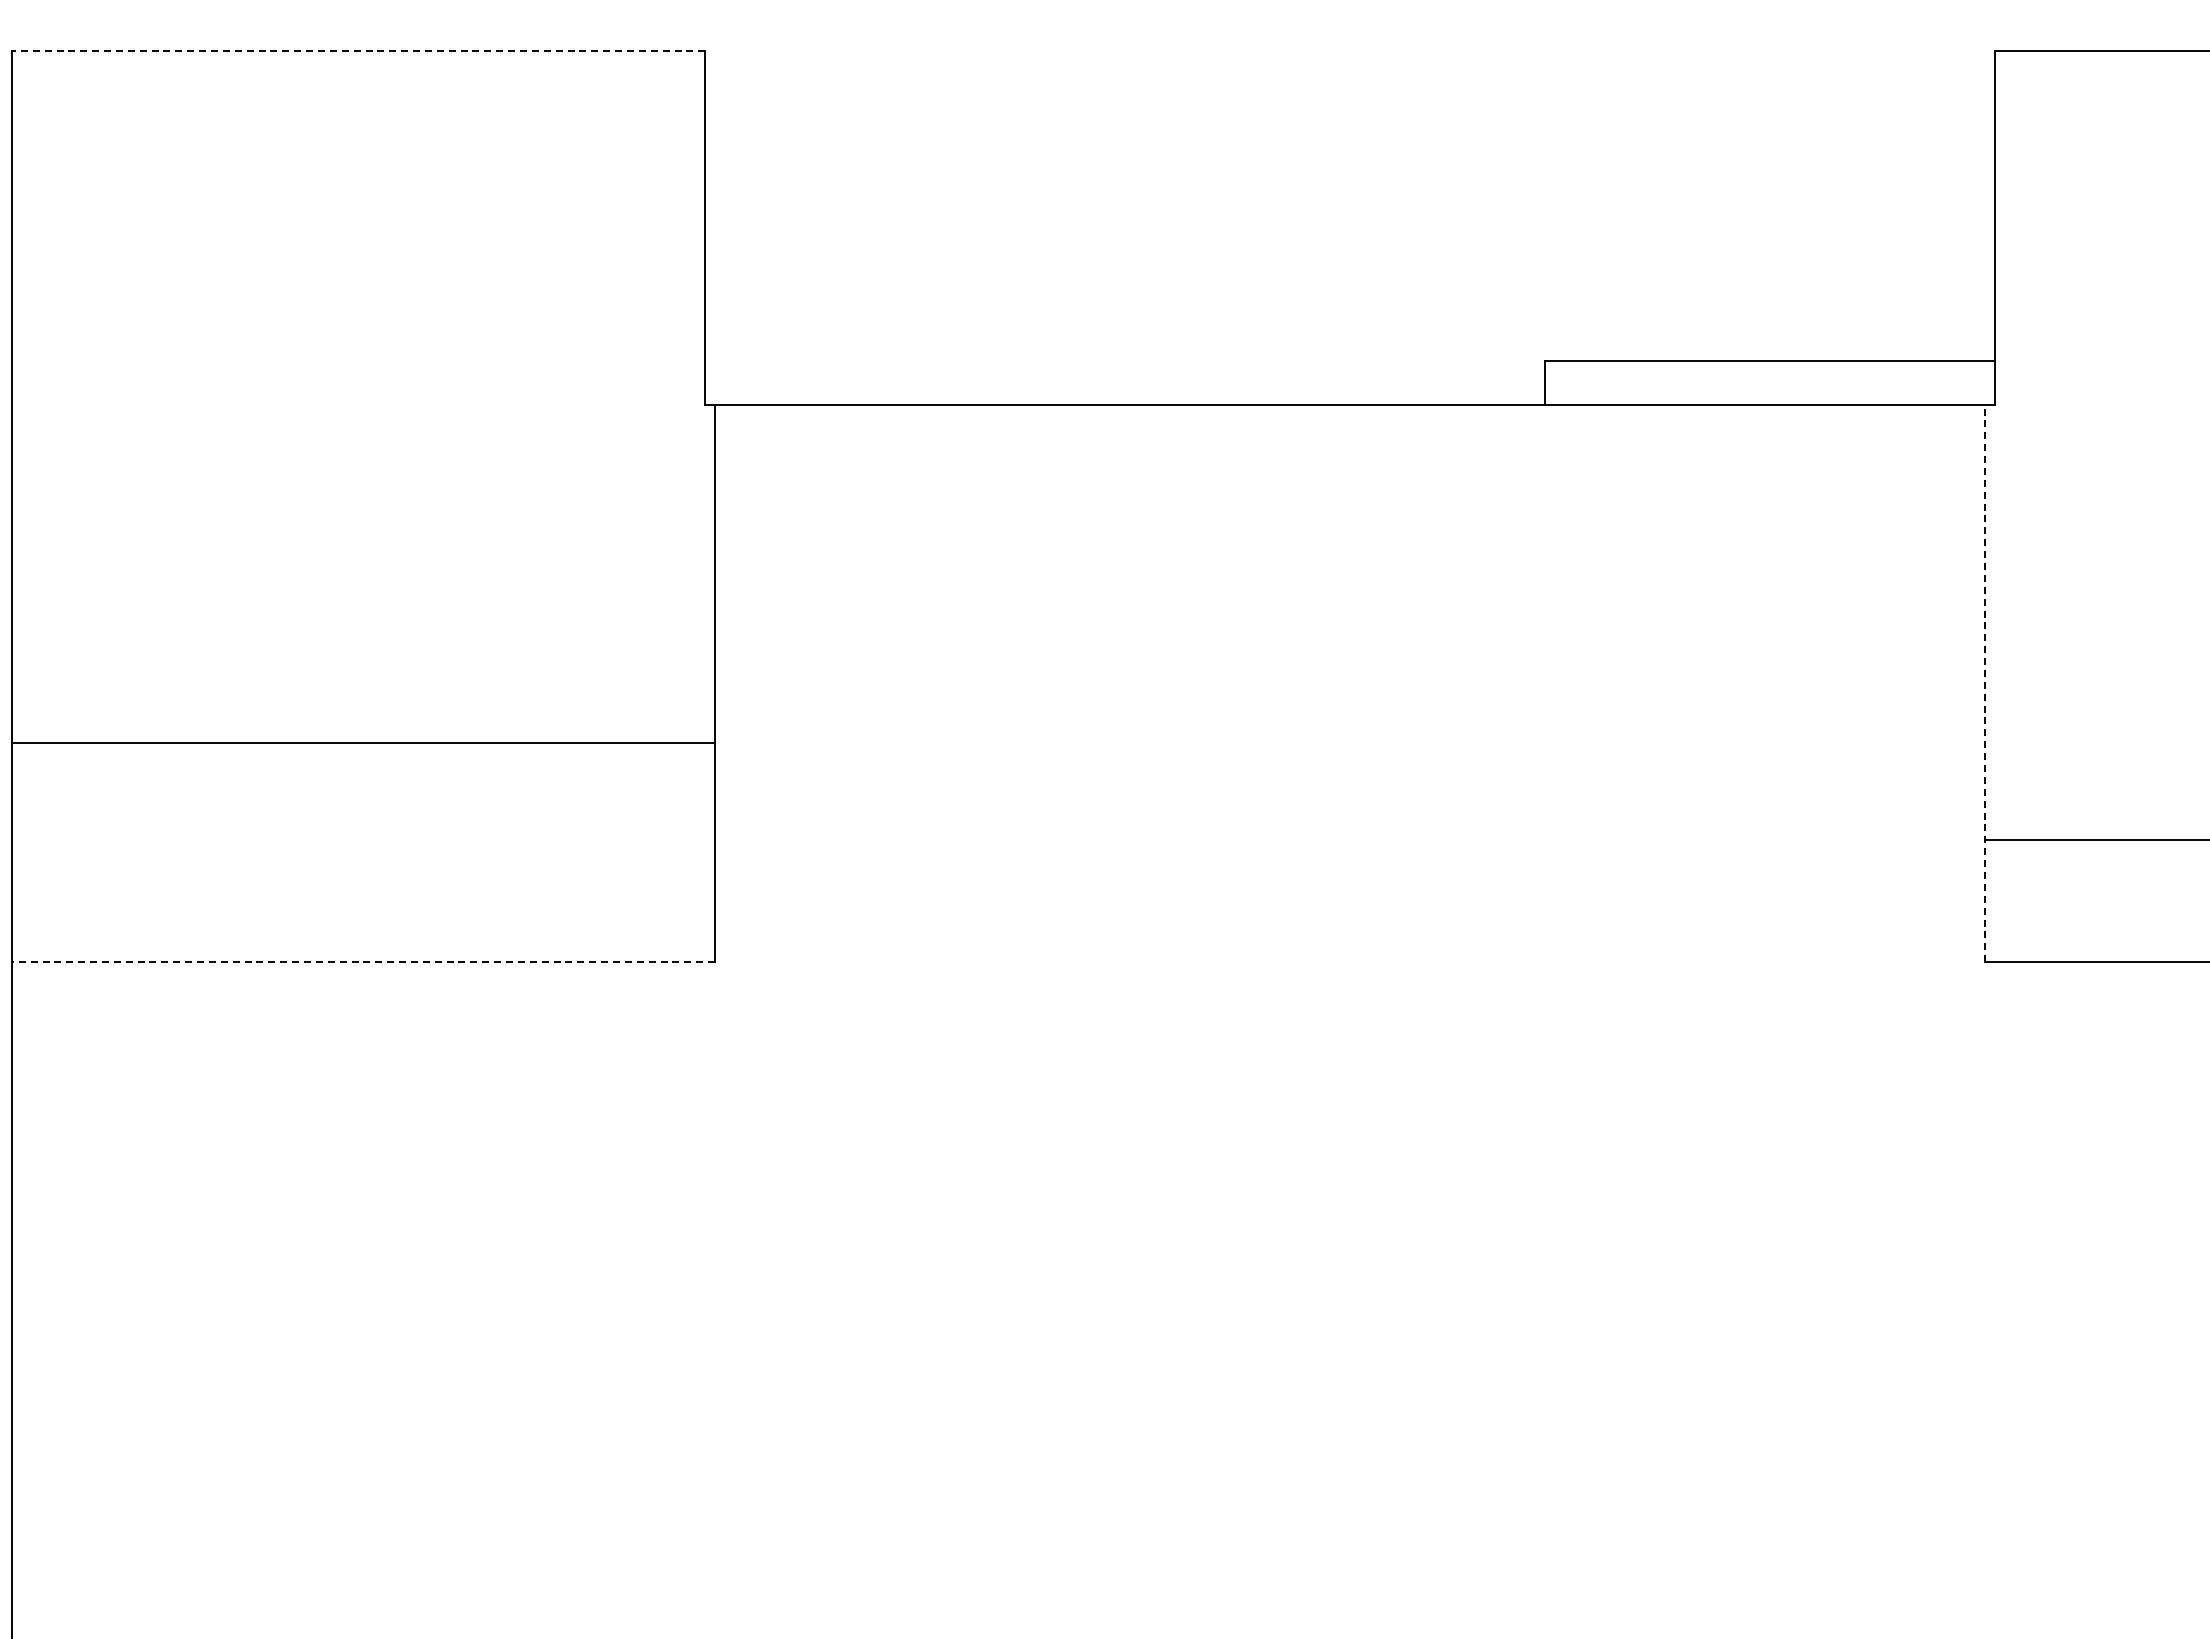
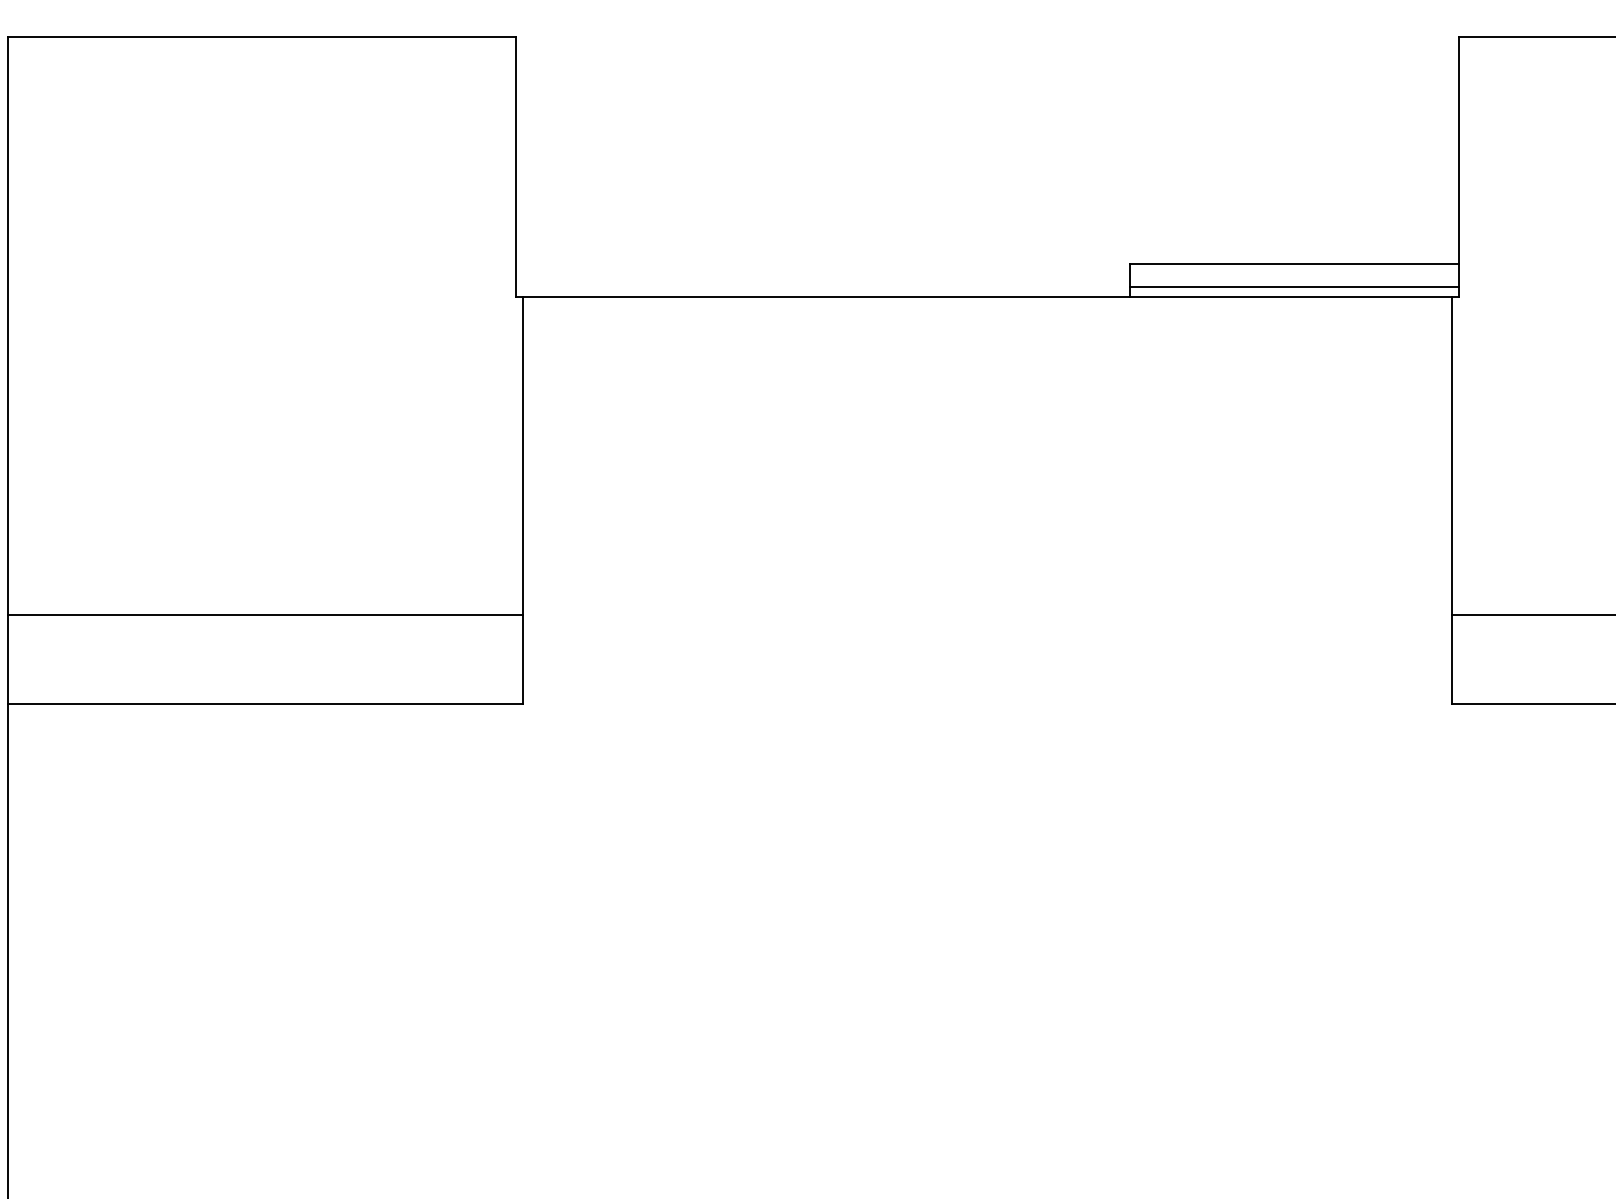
line: (358, 50) -> (262, 37), dashed -> solid
line: (1769, 392) -> (1294, 287), added
line: (1984, 683) -> (1451, 500), dashed -> solid
line: (363, 743) -> (265, 614), moved
line: (363, 962) -> (265, 704), dashed -> solid

